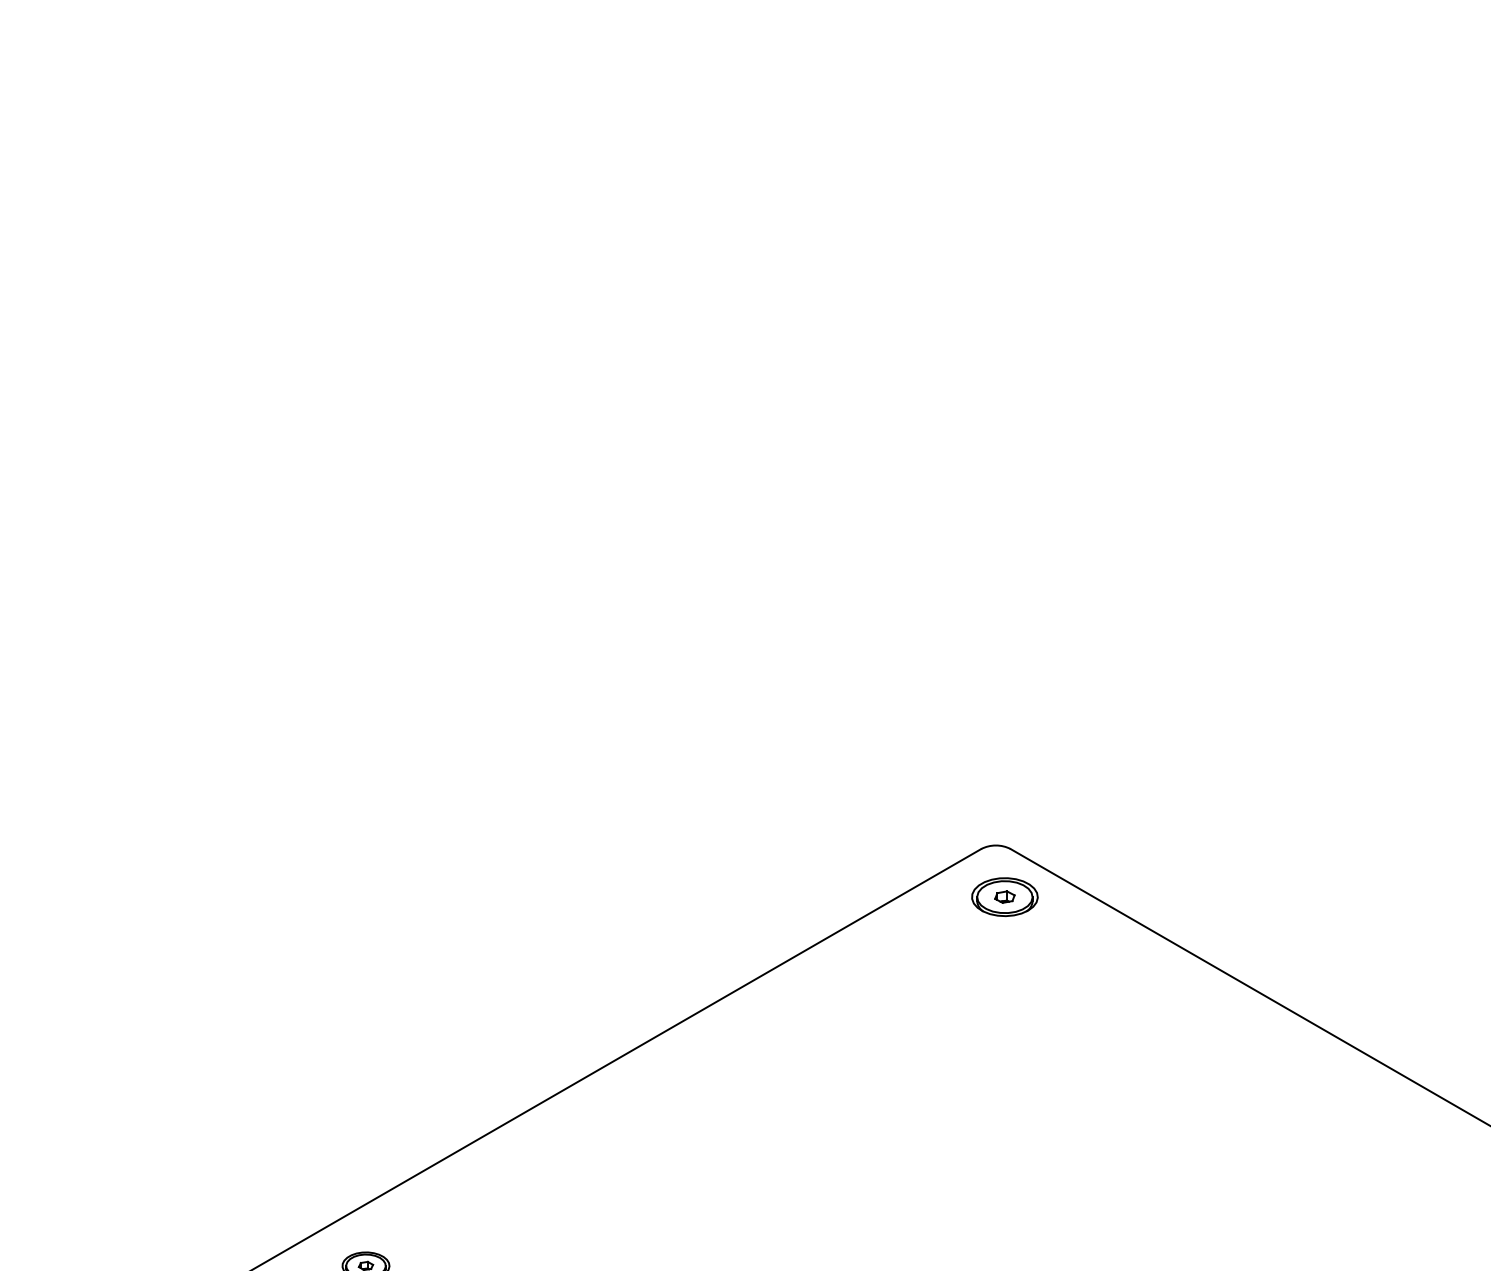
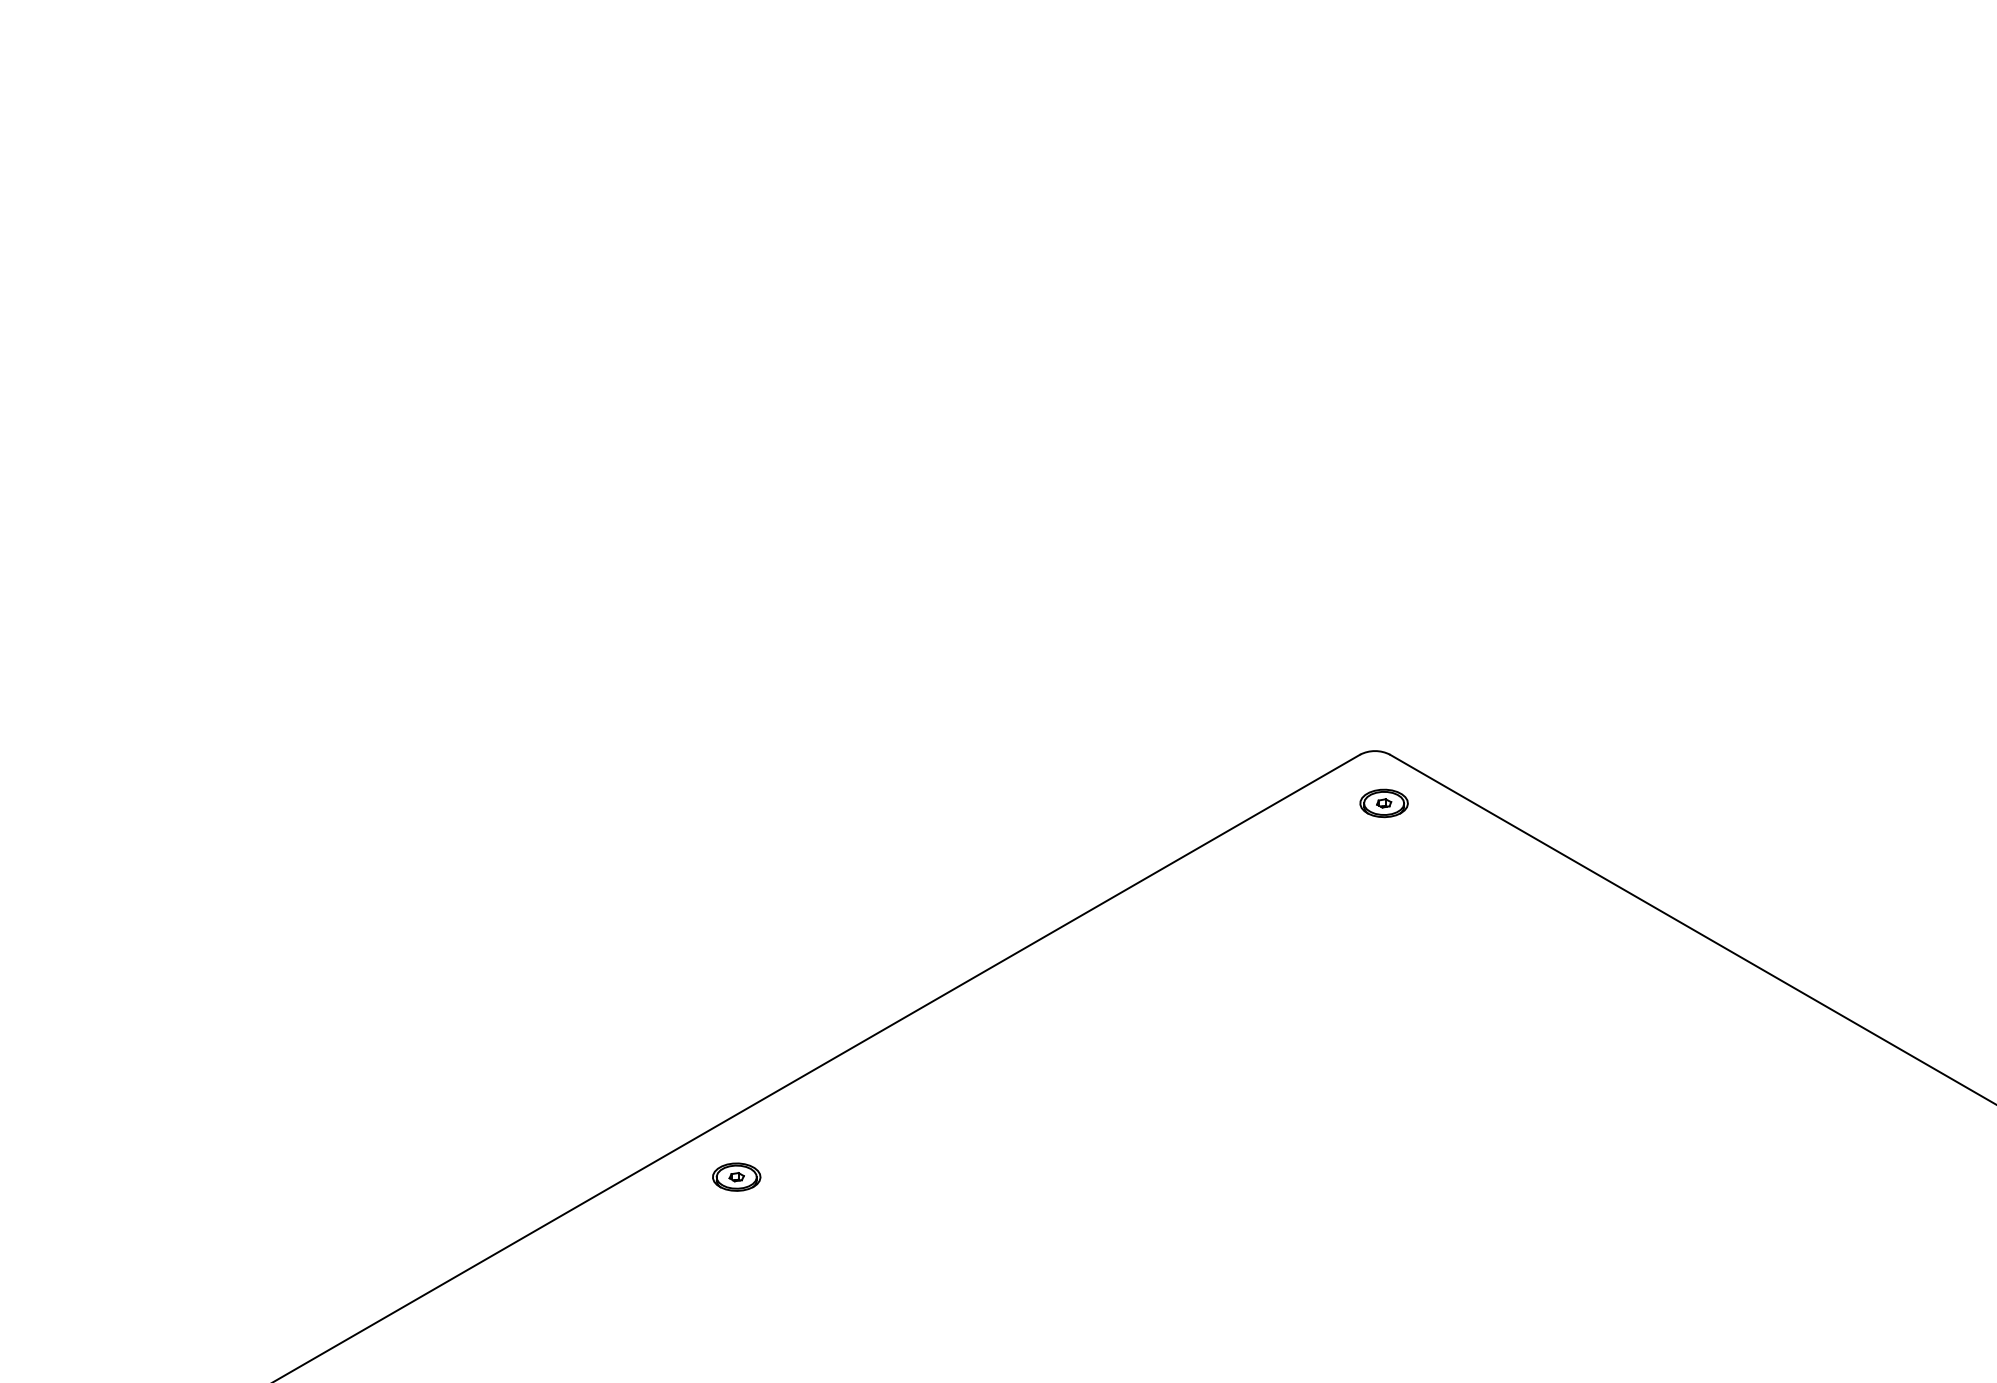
part: (1004, 897) -> (1383, 803), size x0.71

